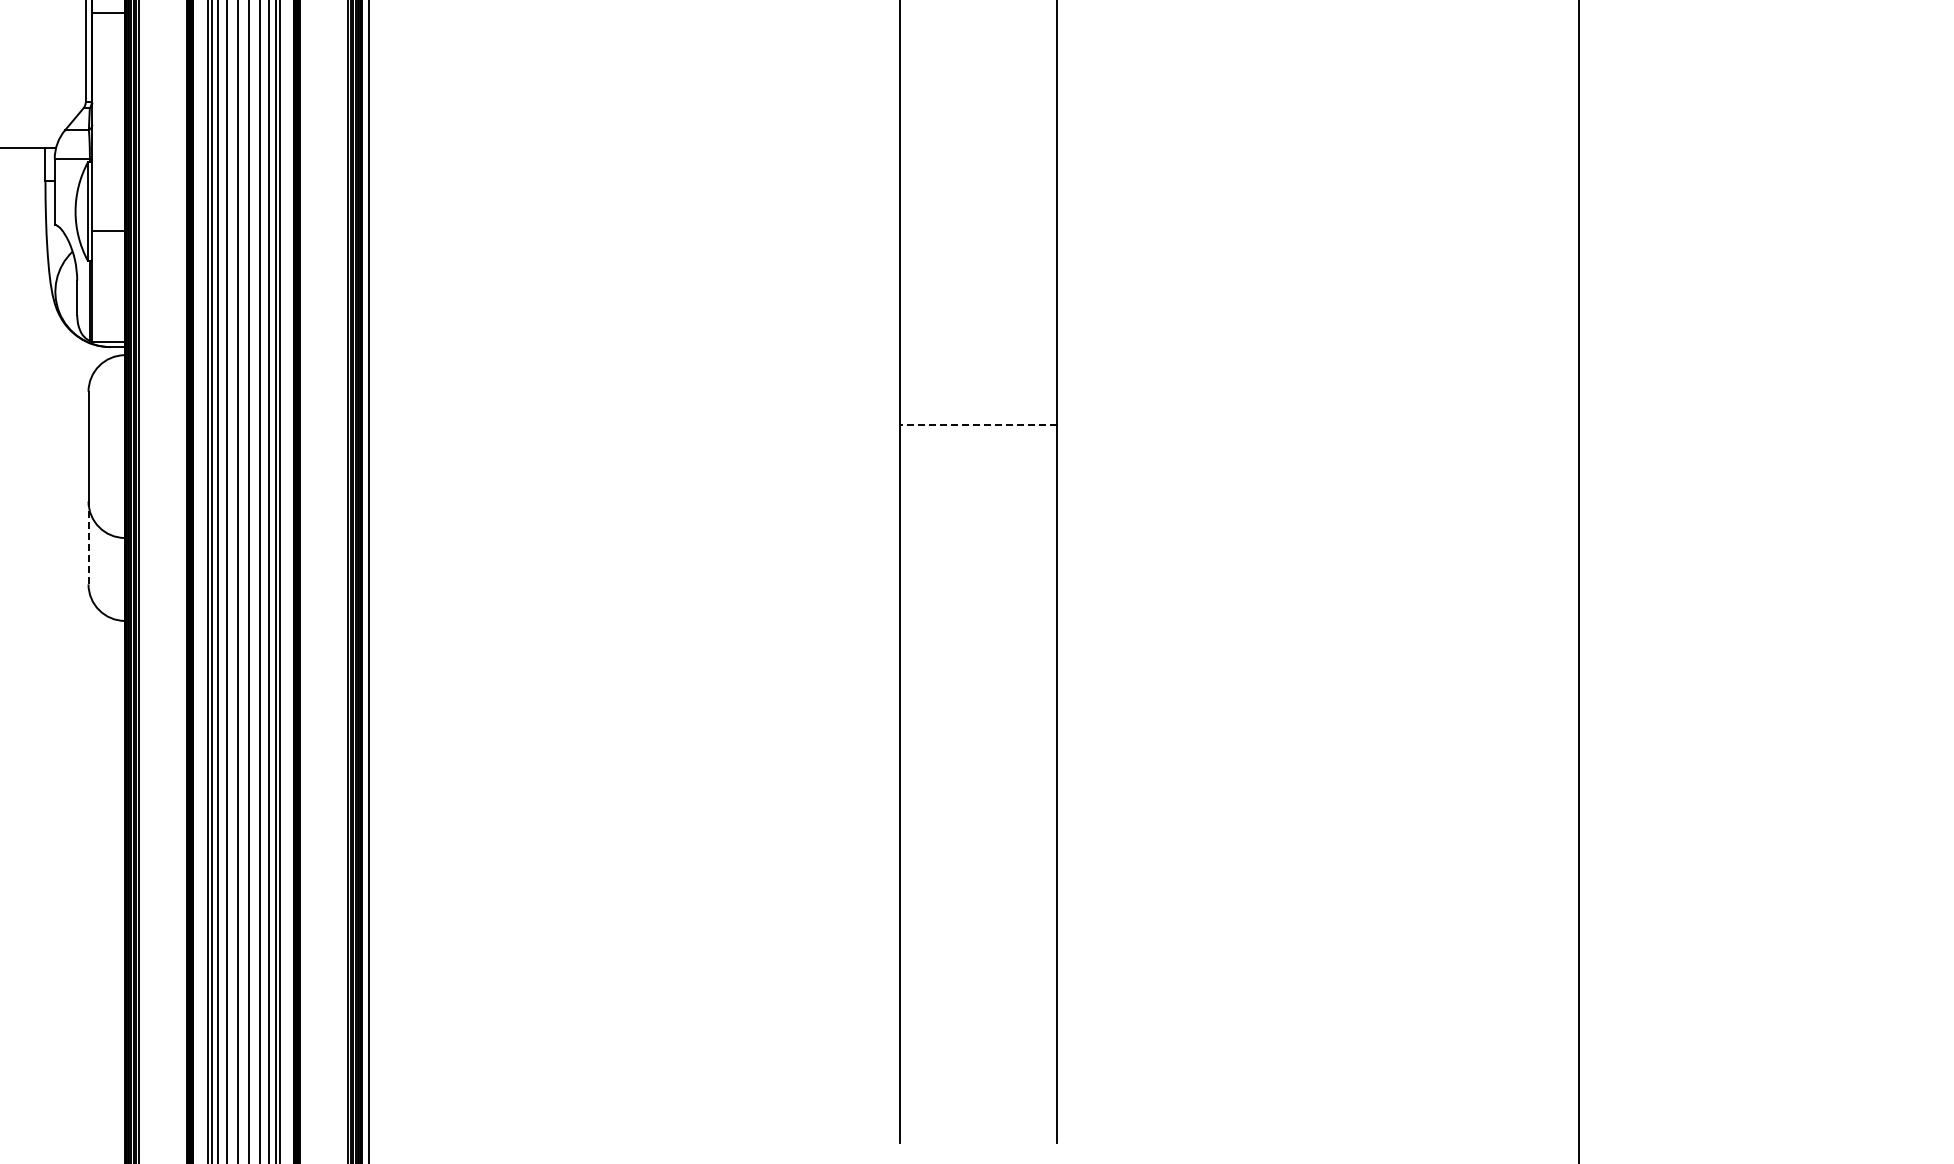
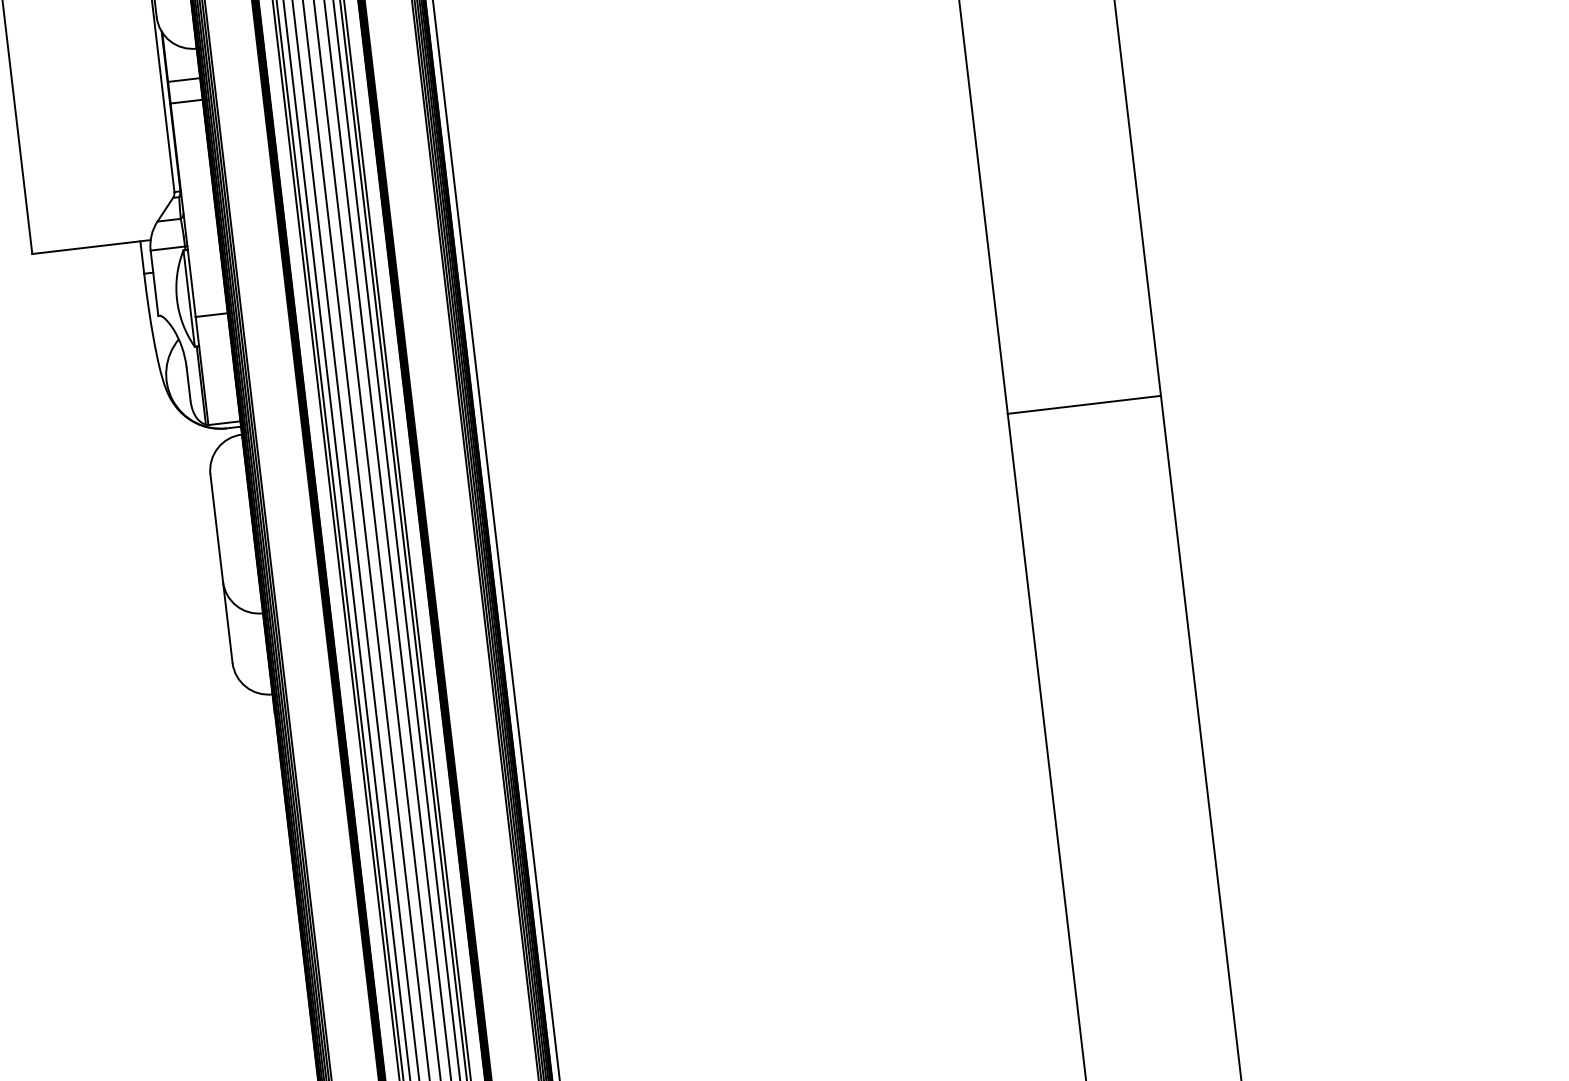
line: (978, 425) -> (1084, 405), dashed -> solid
line: (88, 542) -> (227, 621), dashed -> solid

